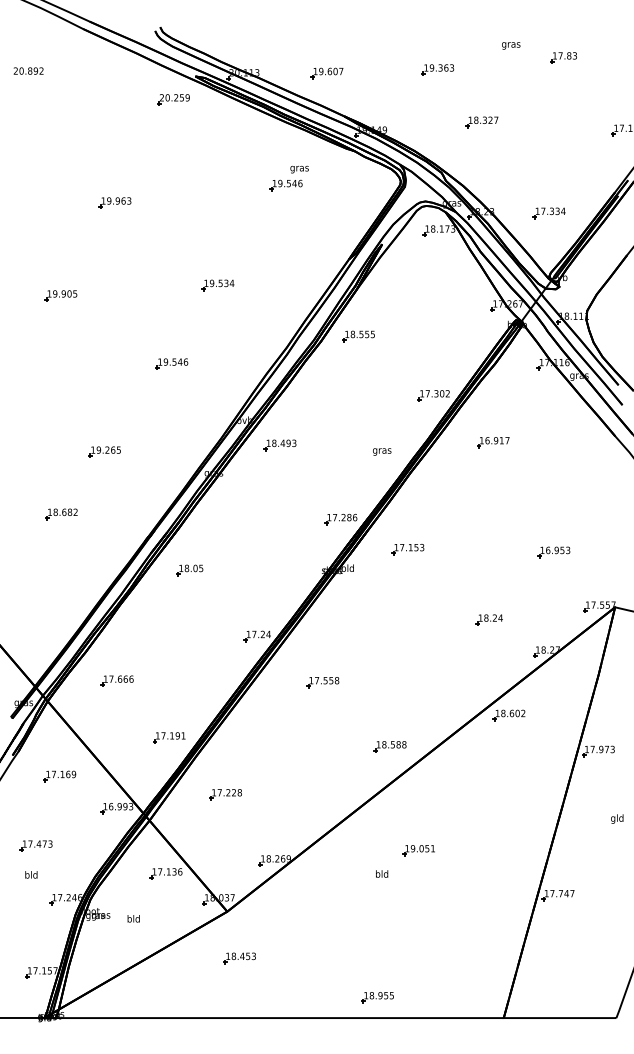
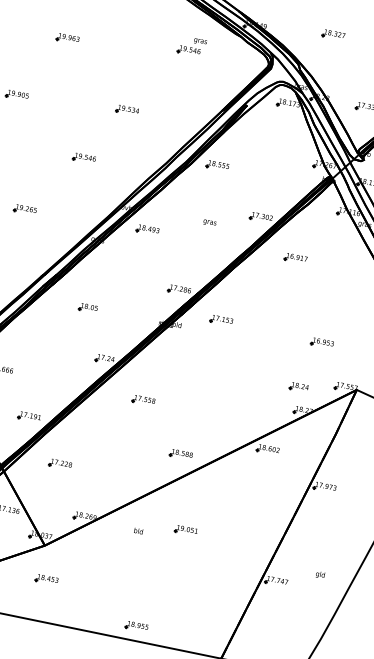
text: (382, 451) -> (210, 222), moved
part: (189, 570) -> (87, 308), moved
part: (488, 619) -> (298, 386), moved
text: (617, 818) -> (320, 574), moved
text: (382, 873) -> (138, 530), moved

